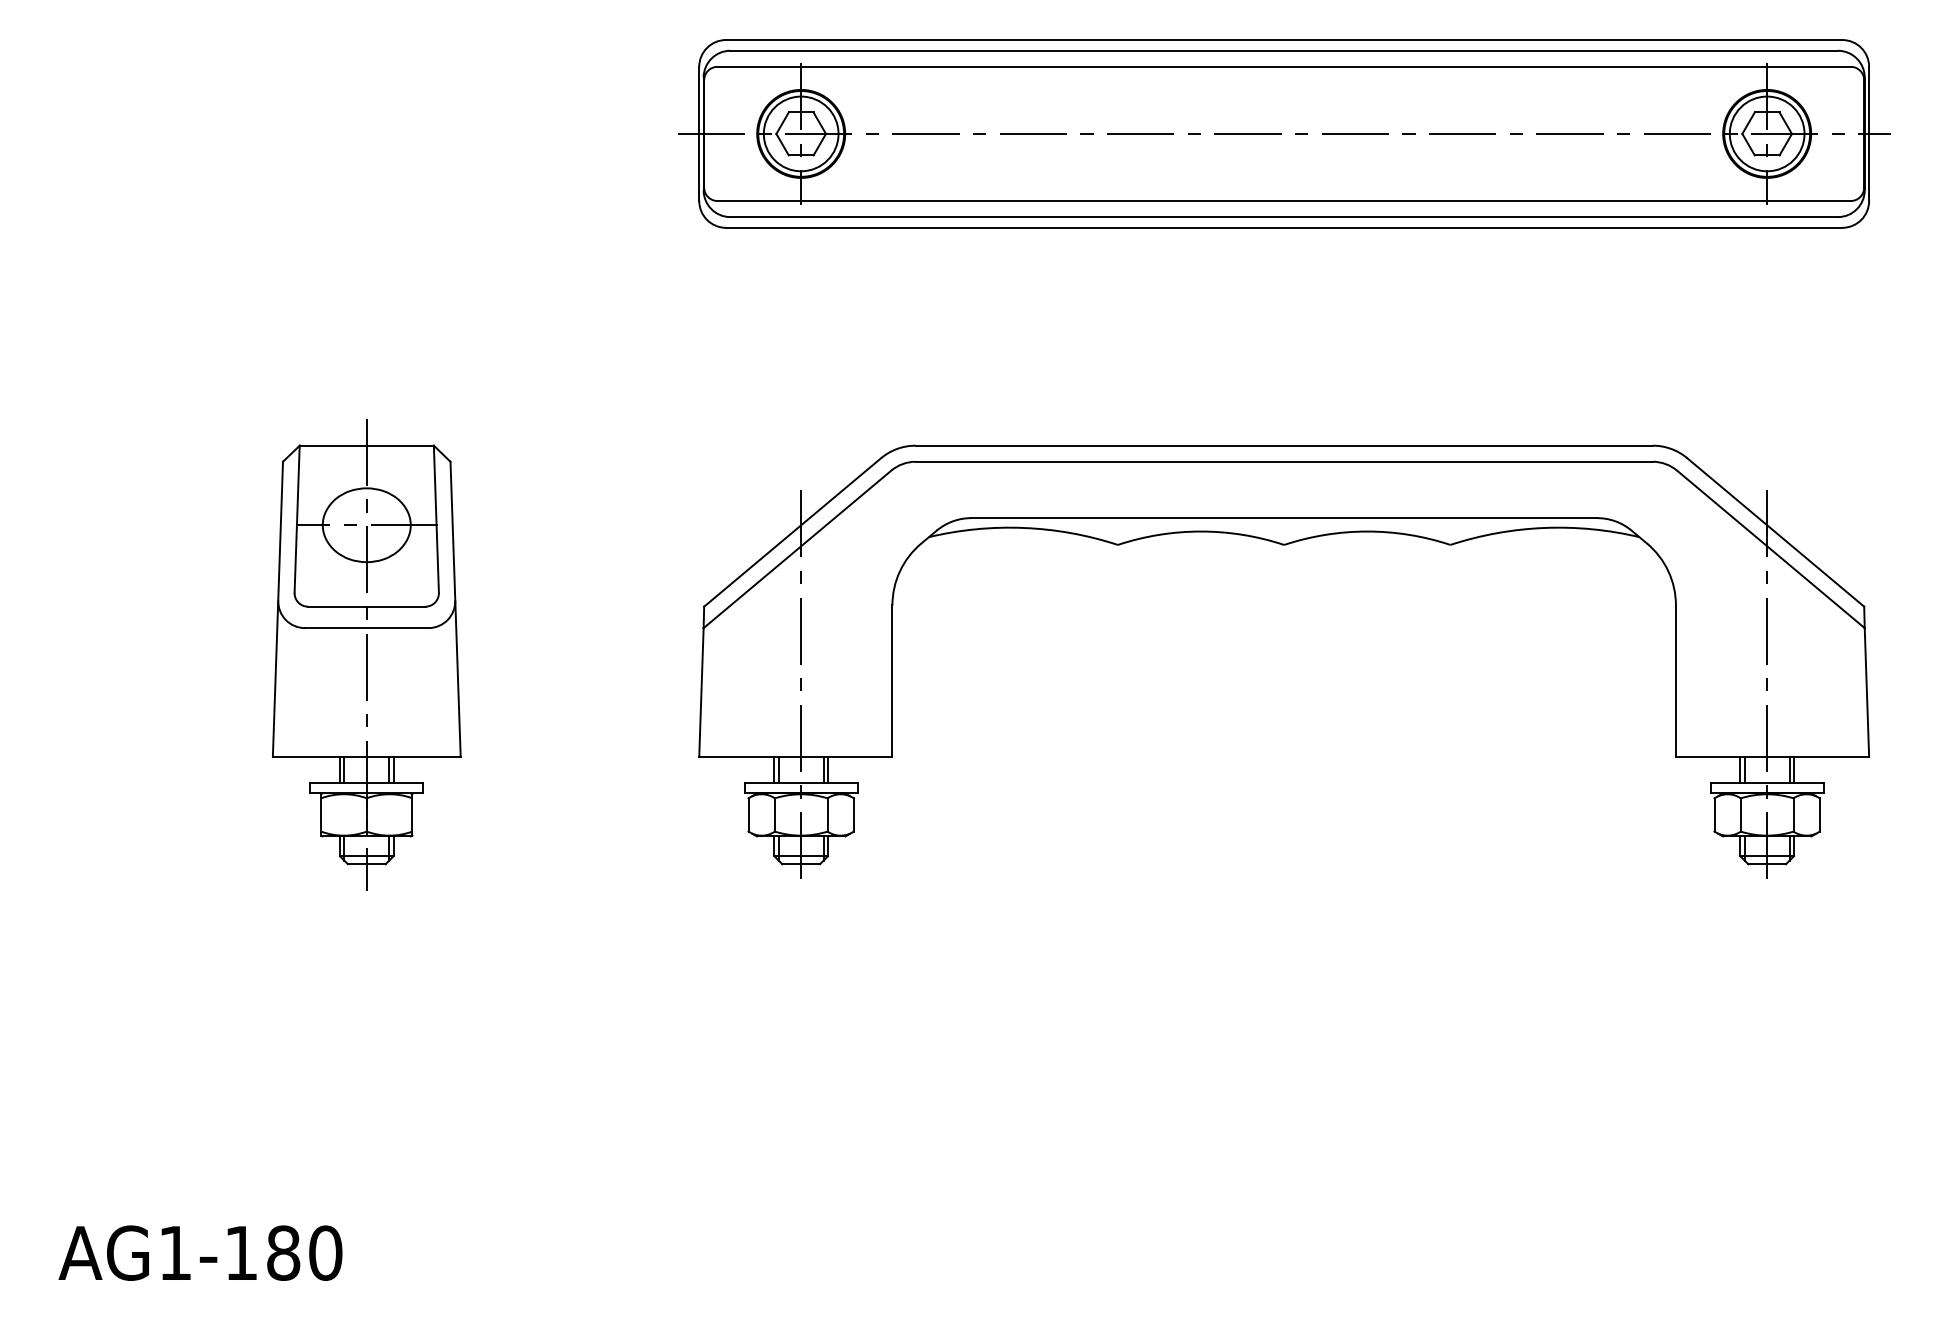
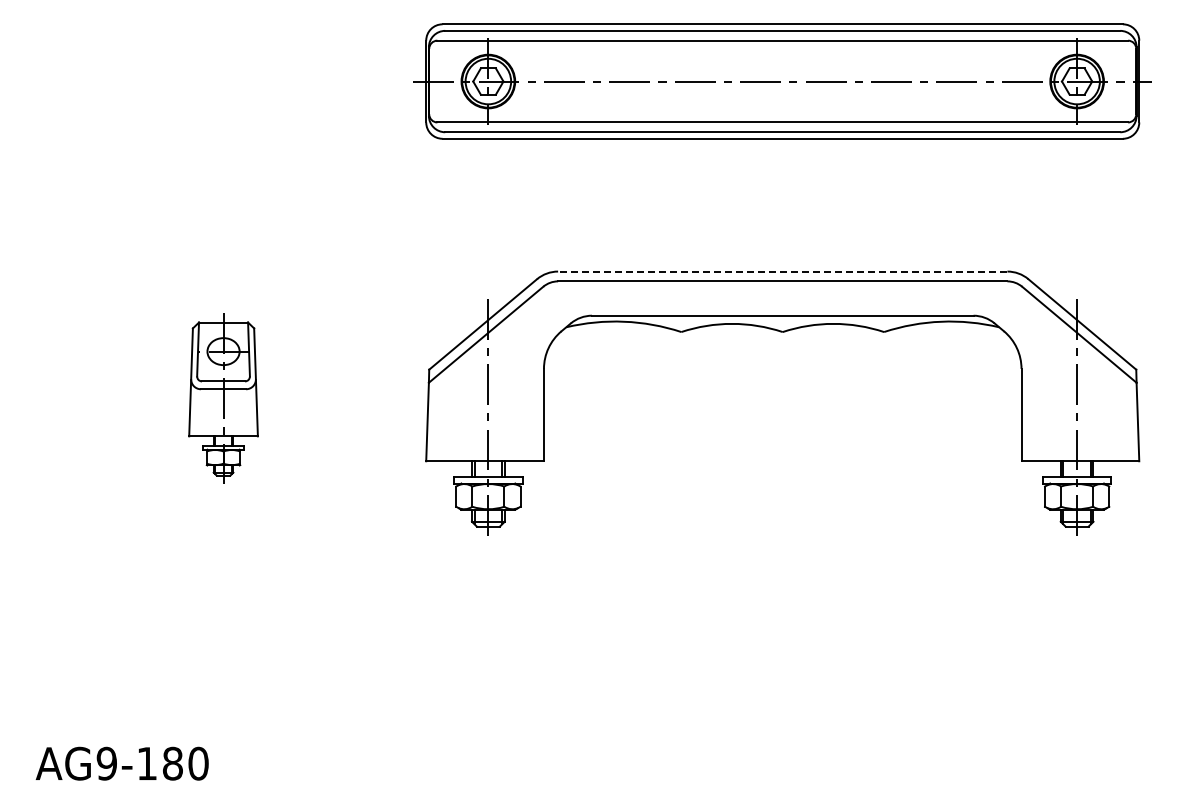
line: (1283, 445) -> (782, 271), solid -> dashed
part: (366, 653) -> (223, 398), size x0.6
text: (174, 1252) -> (106, 763), AG1-180 -> AG9-180

